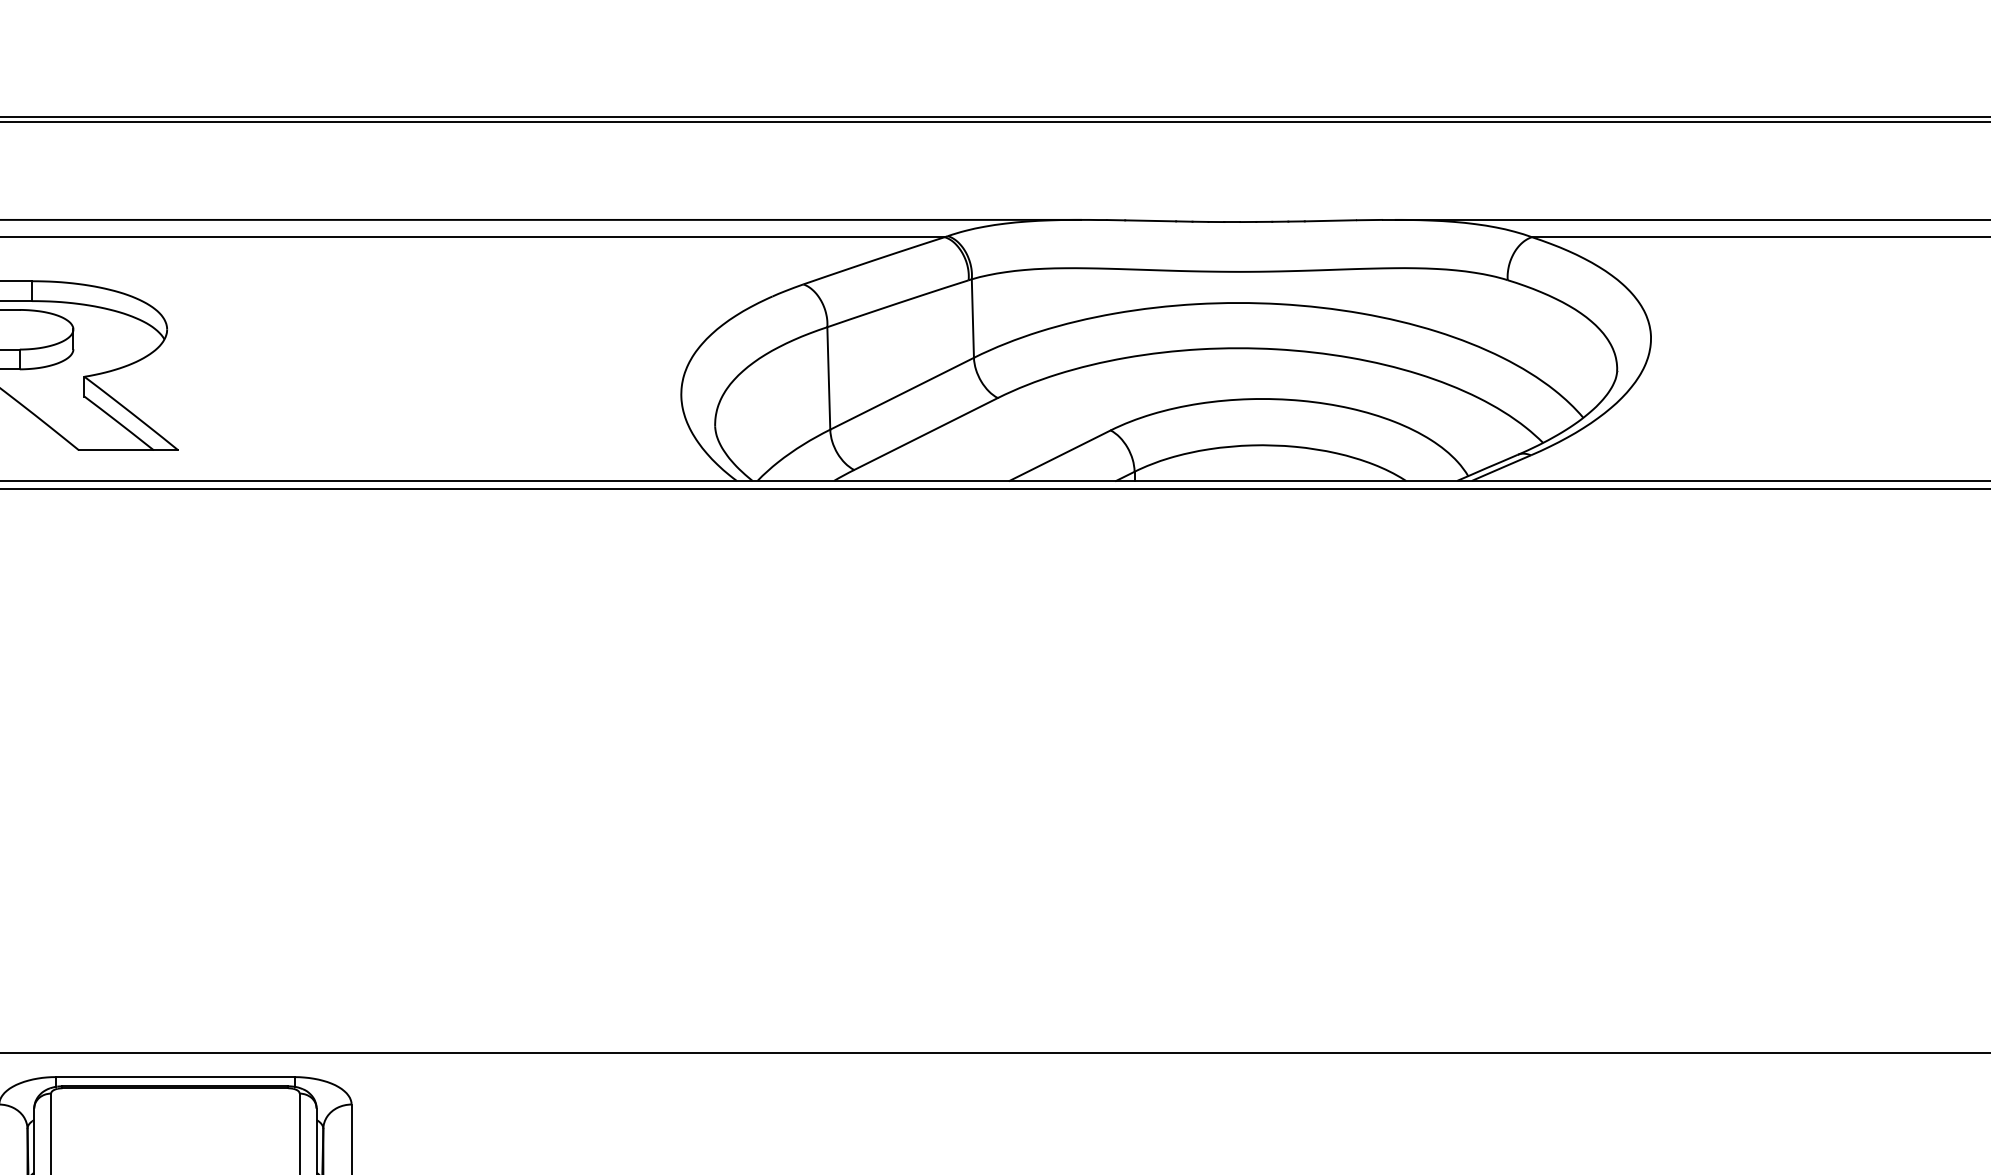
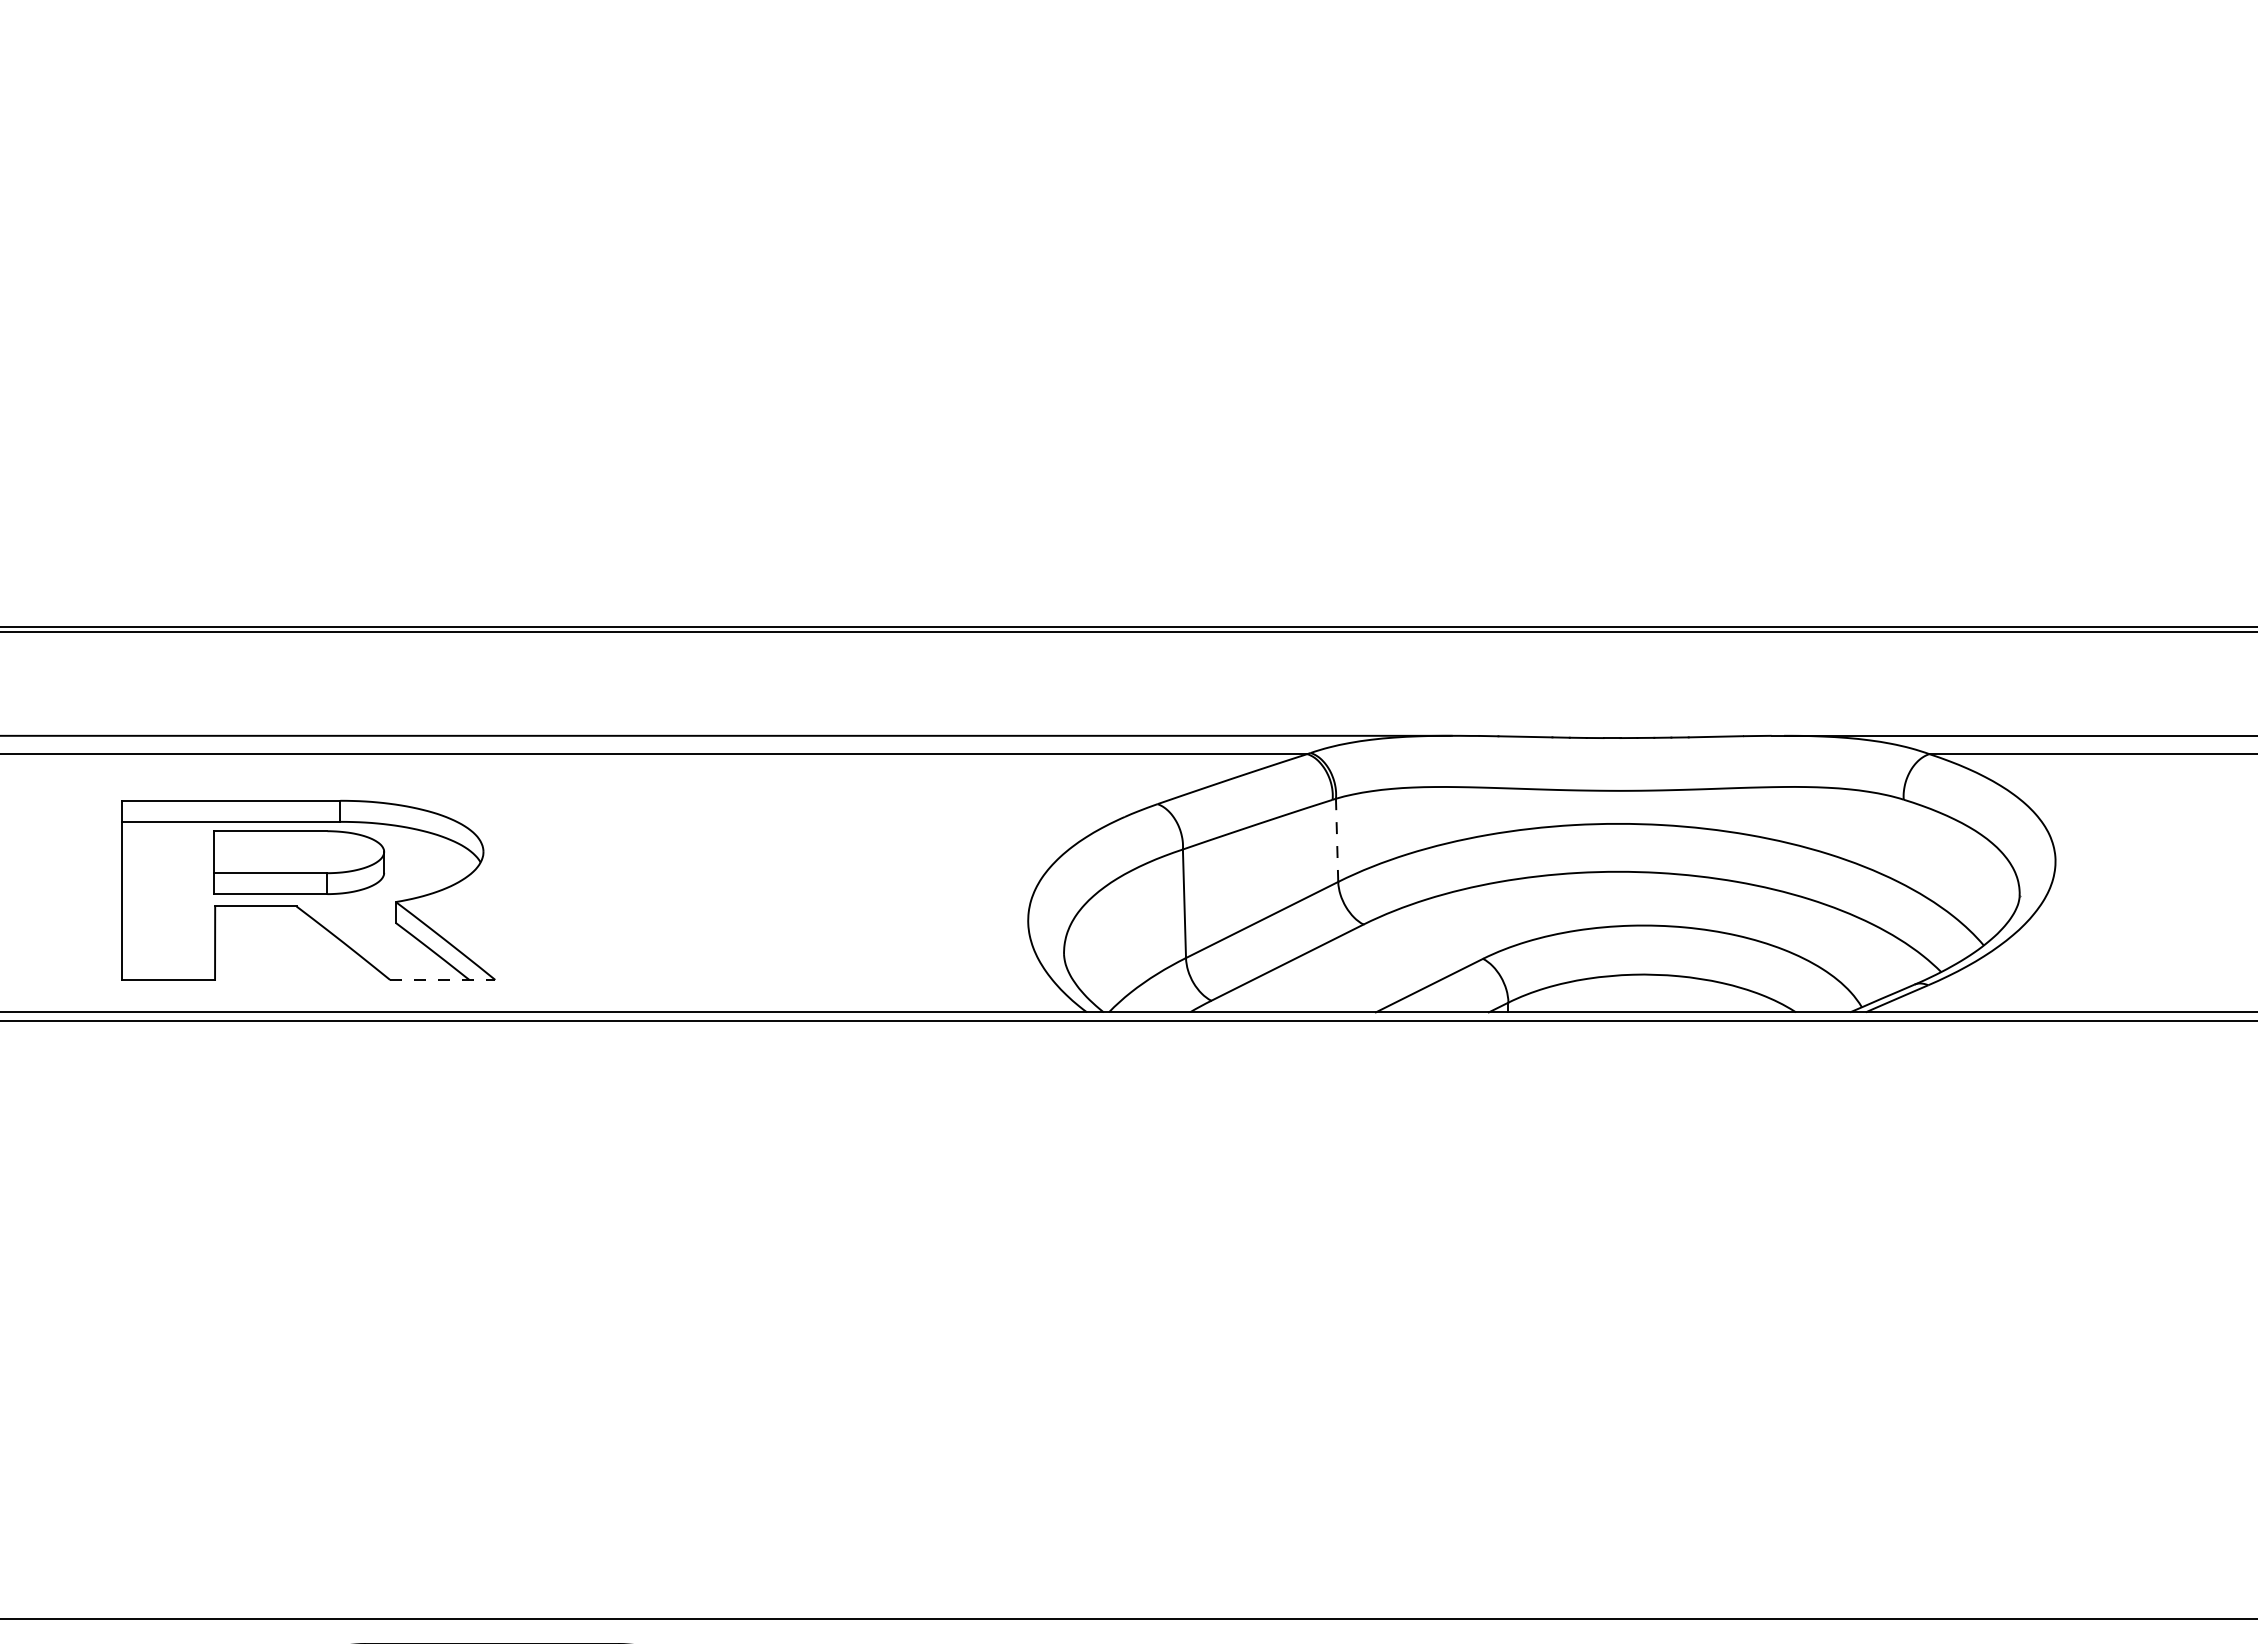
line: (973, 318) -> (1337, 840), solid -> dashed
line: (128, 449) -> (442, 979), solid -> dashed

